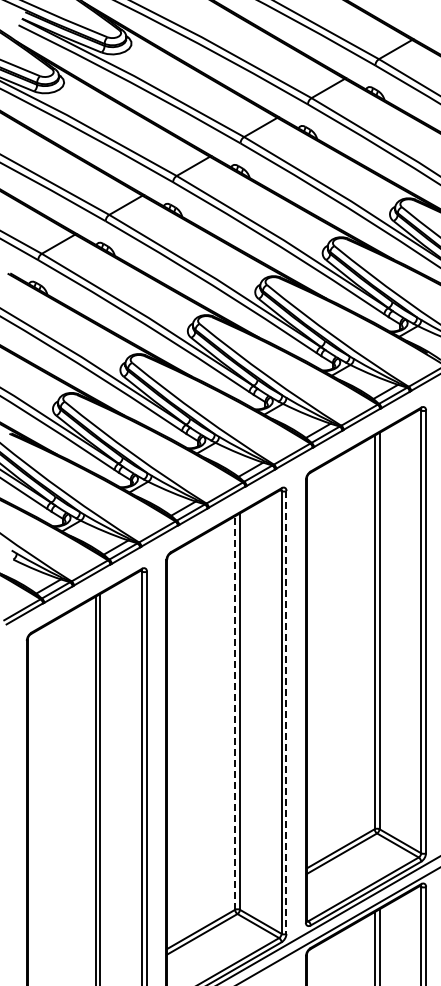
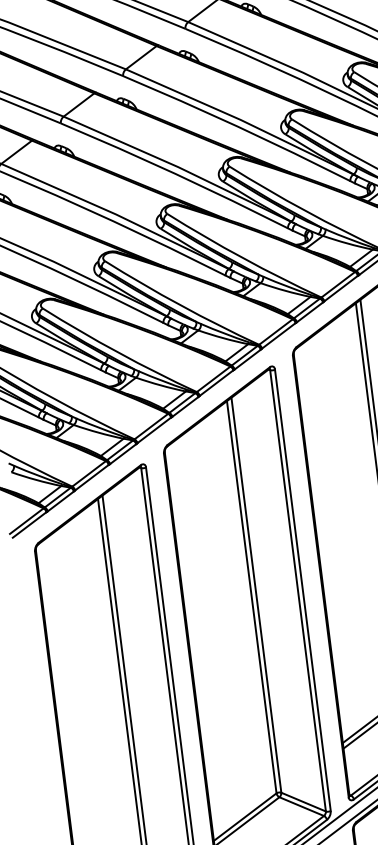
line: (286, 712) -> (302, 590), dashed -> solid
line: (235, 713) -> (252, 597), dashed -> solid

